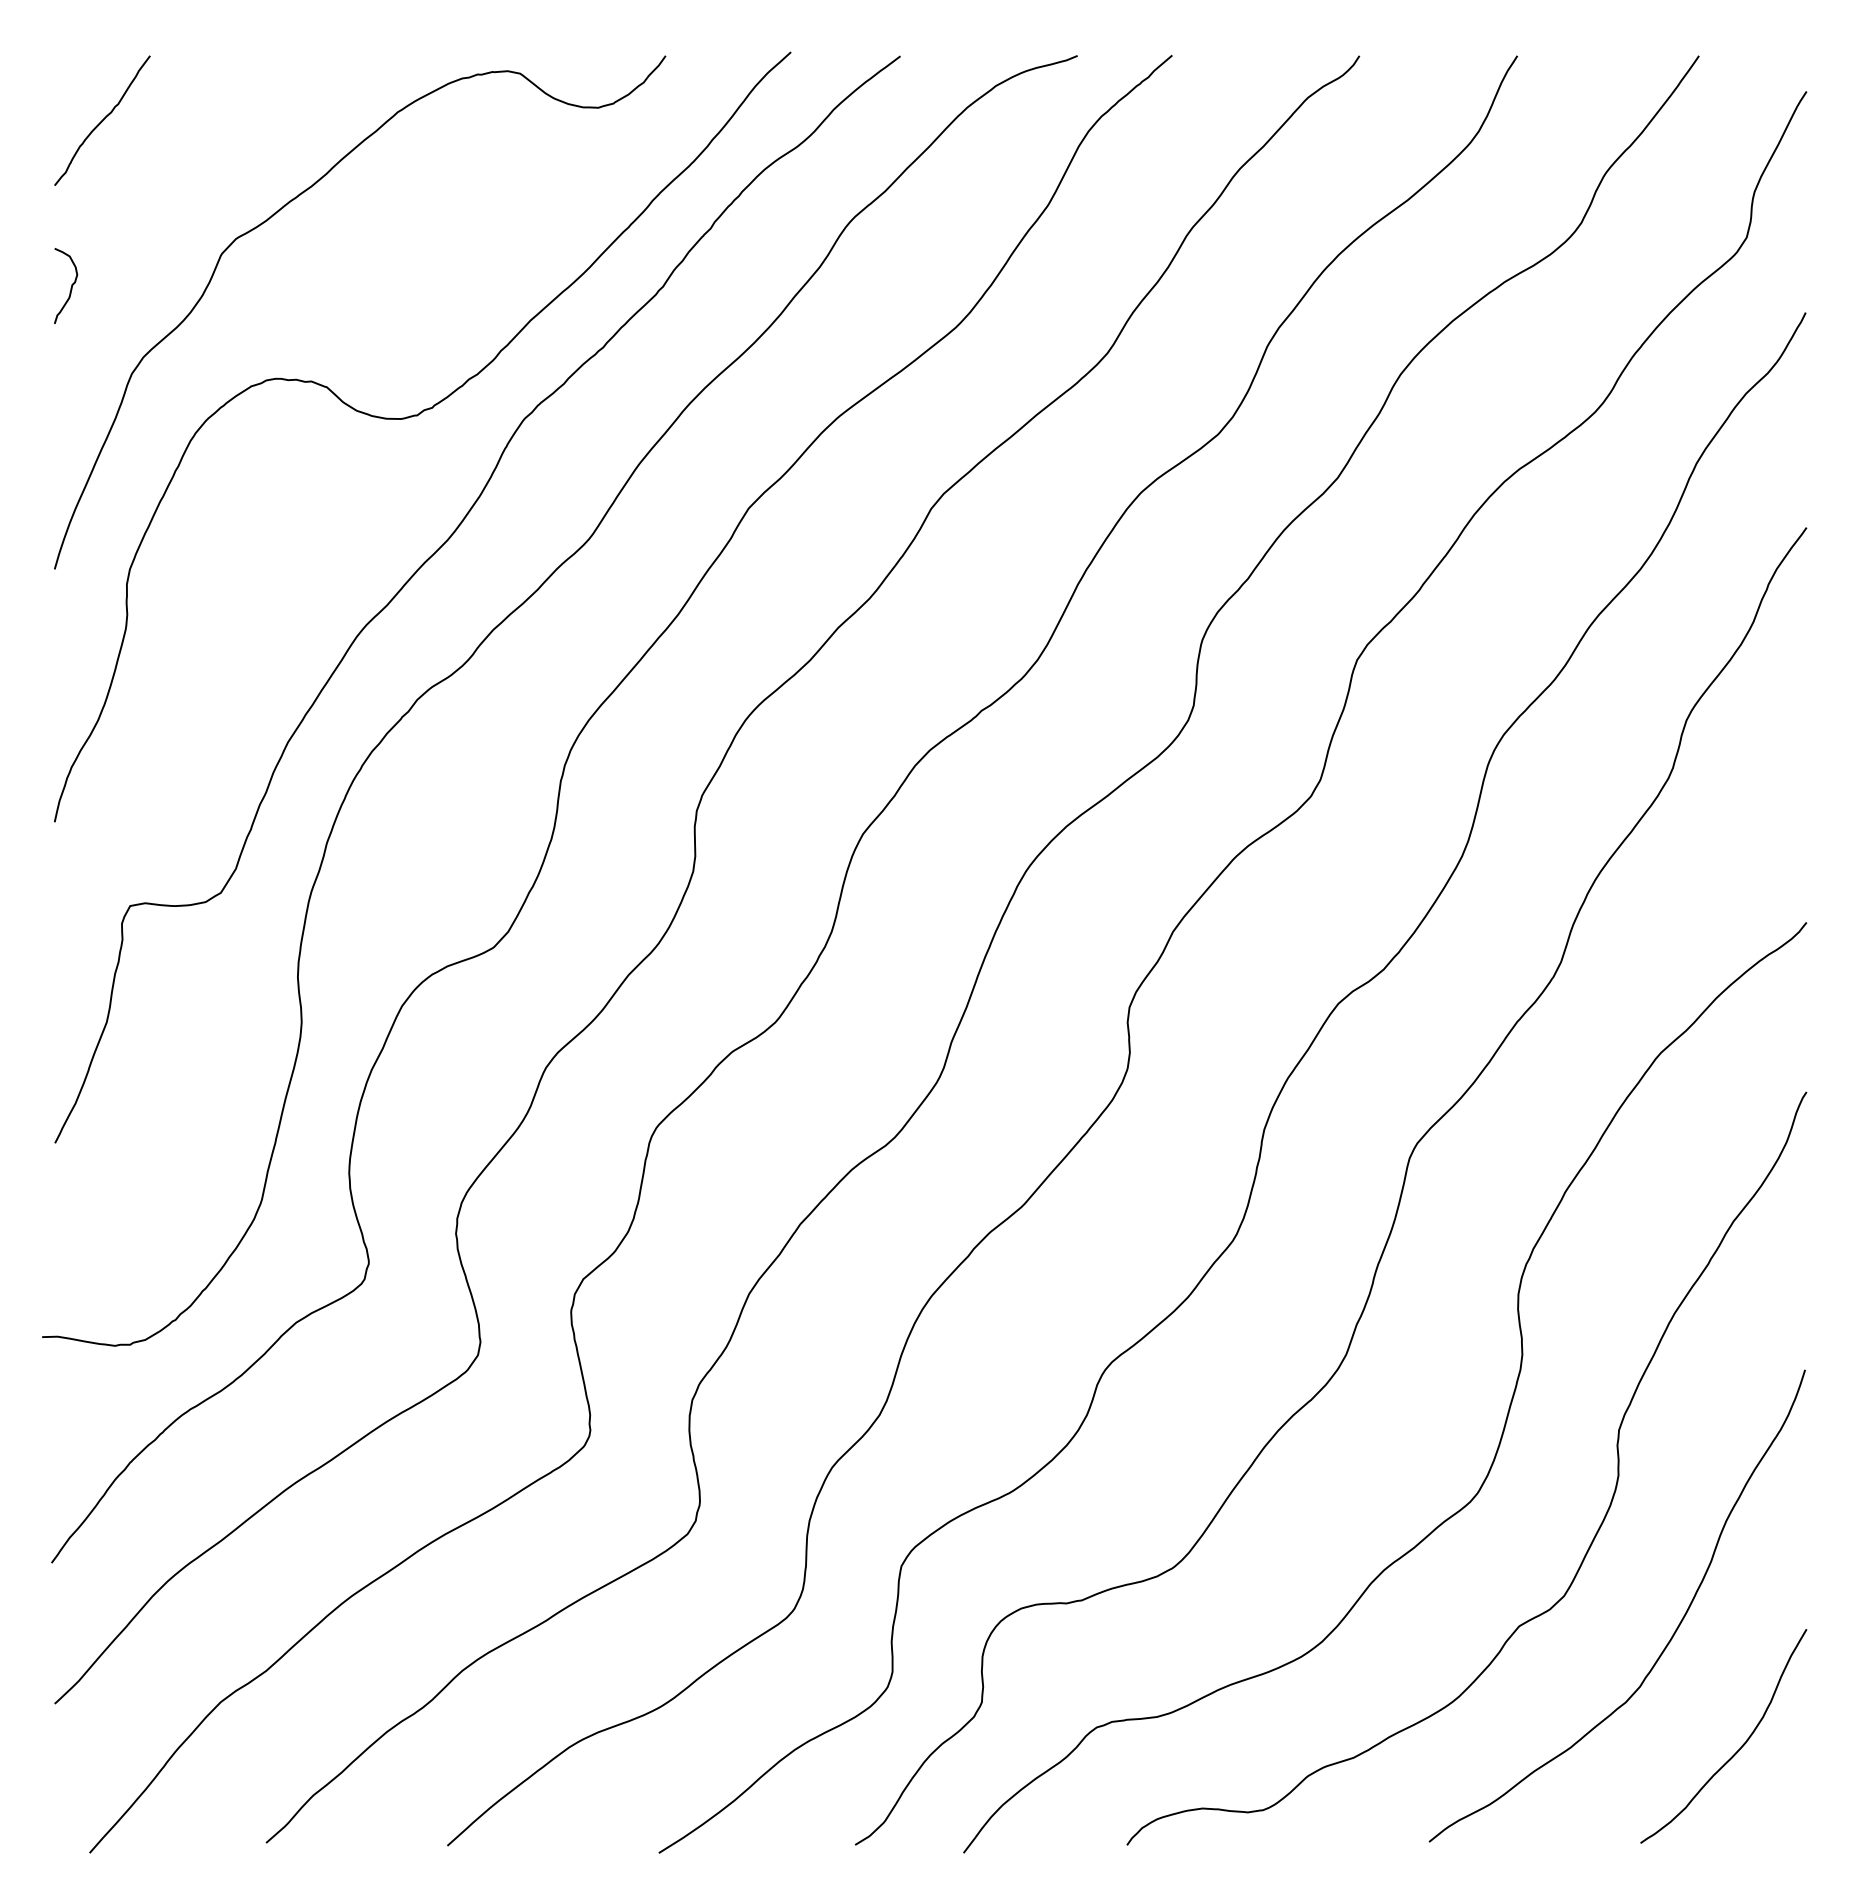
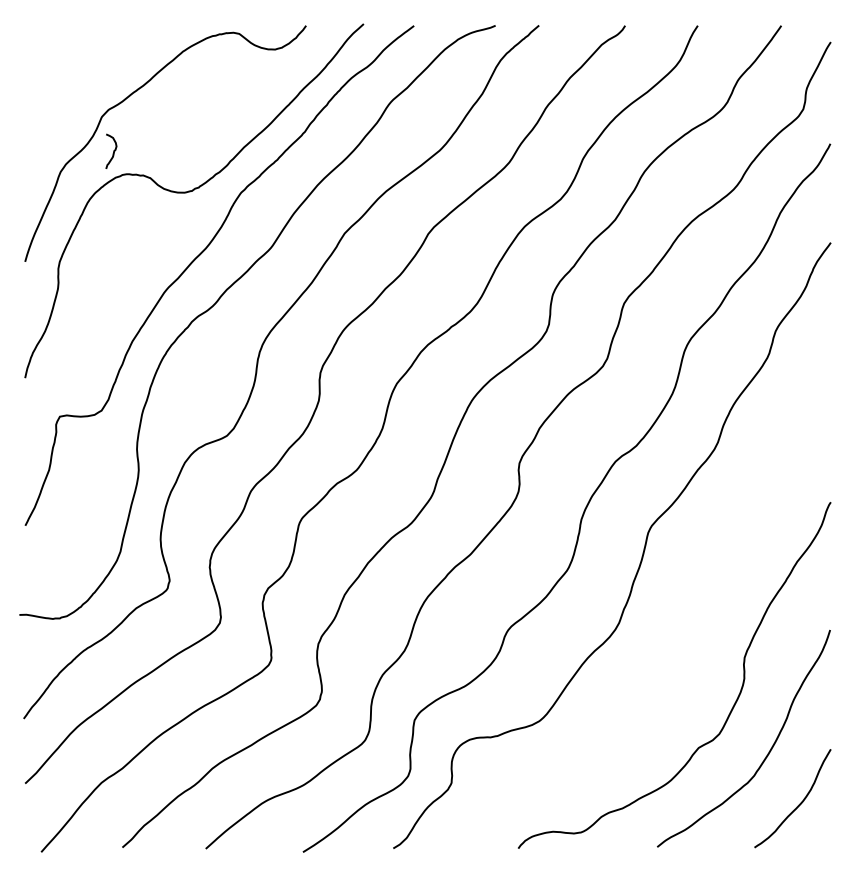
curve: (101, 120) -> (46, 55), removed
curve: (70, 283) -> (113, 150), moved
curve: (1503, 1420) -> (691, 653), removed

